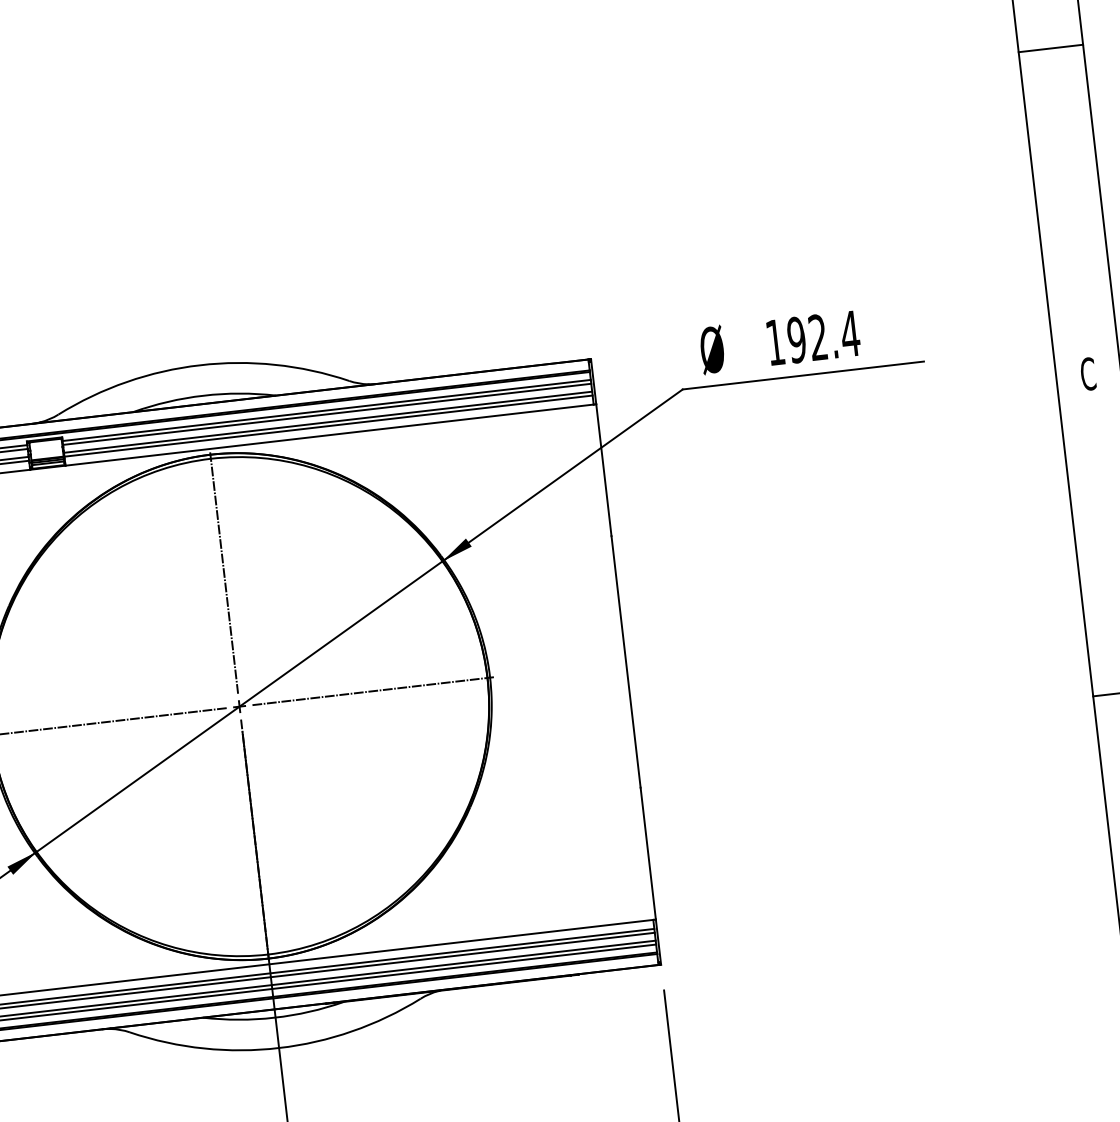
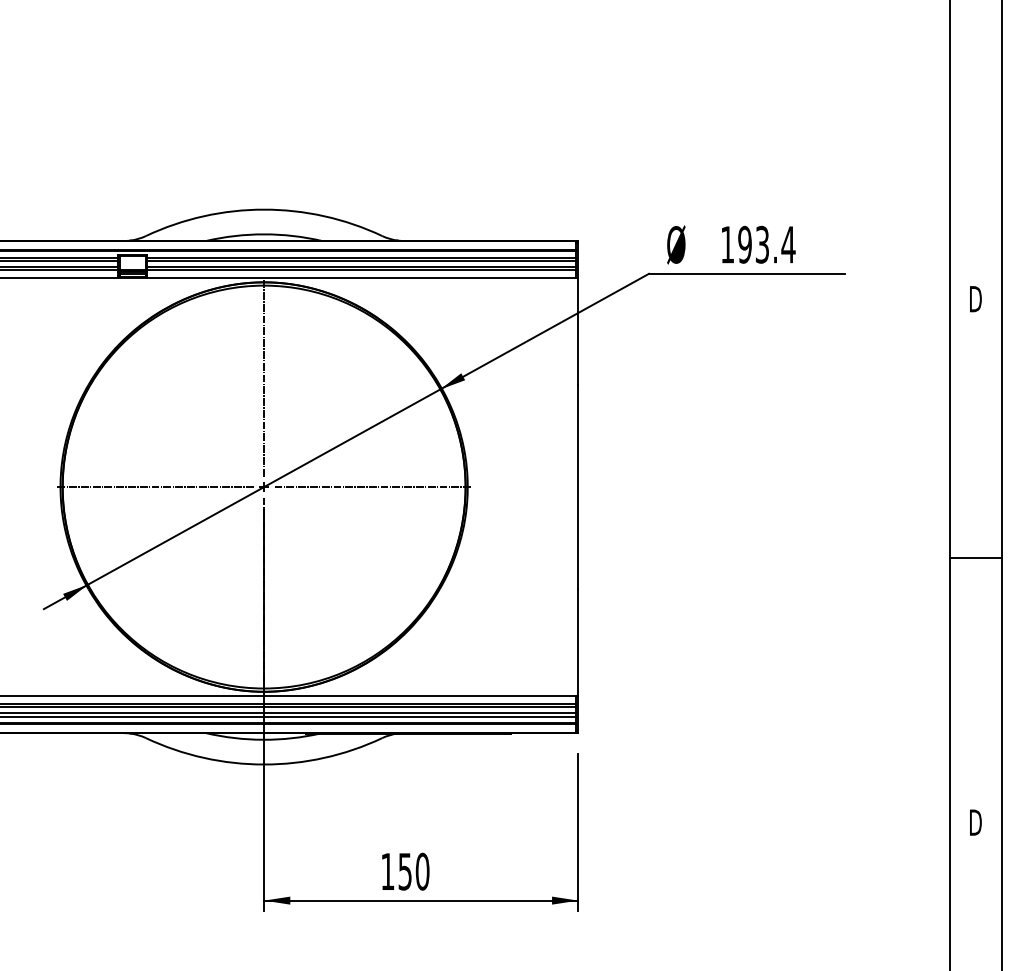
line: (1050, 48) -> (975, 34), removed
text: (817, 337) -> (761, 244), 192.4 -> 193.4
text: (1088, 373) -> (975, 298), C -> D

